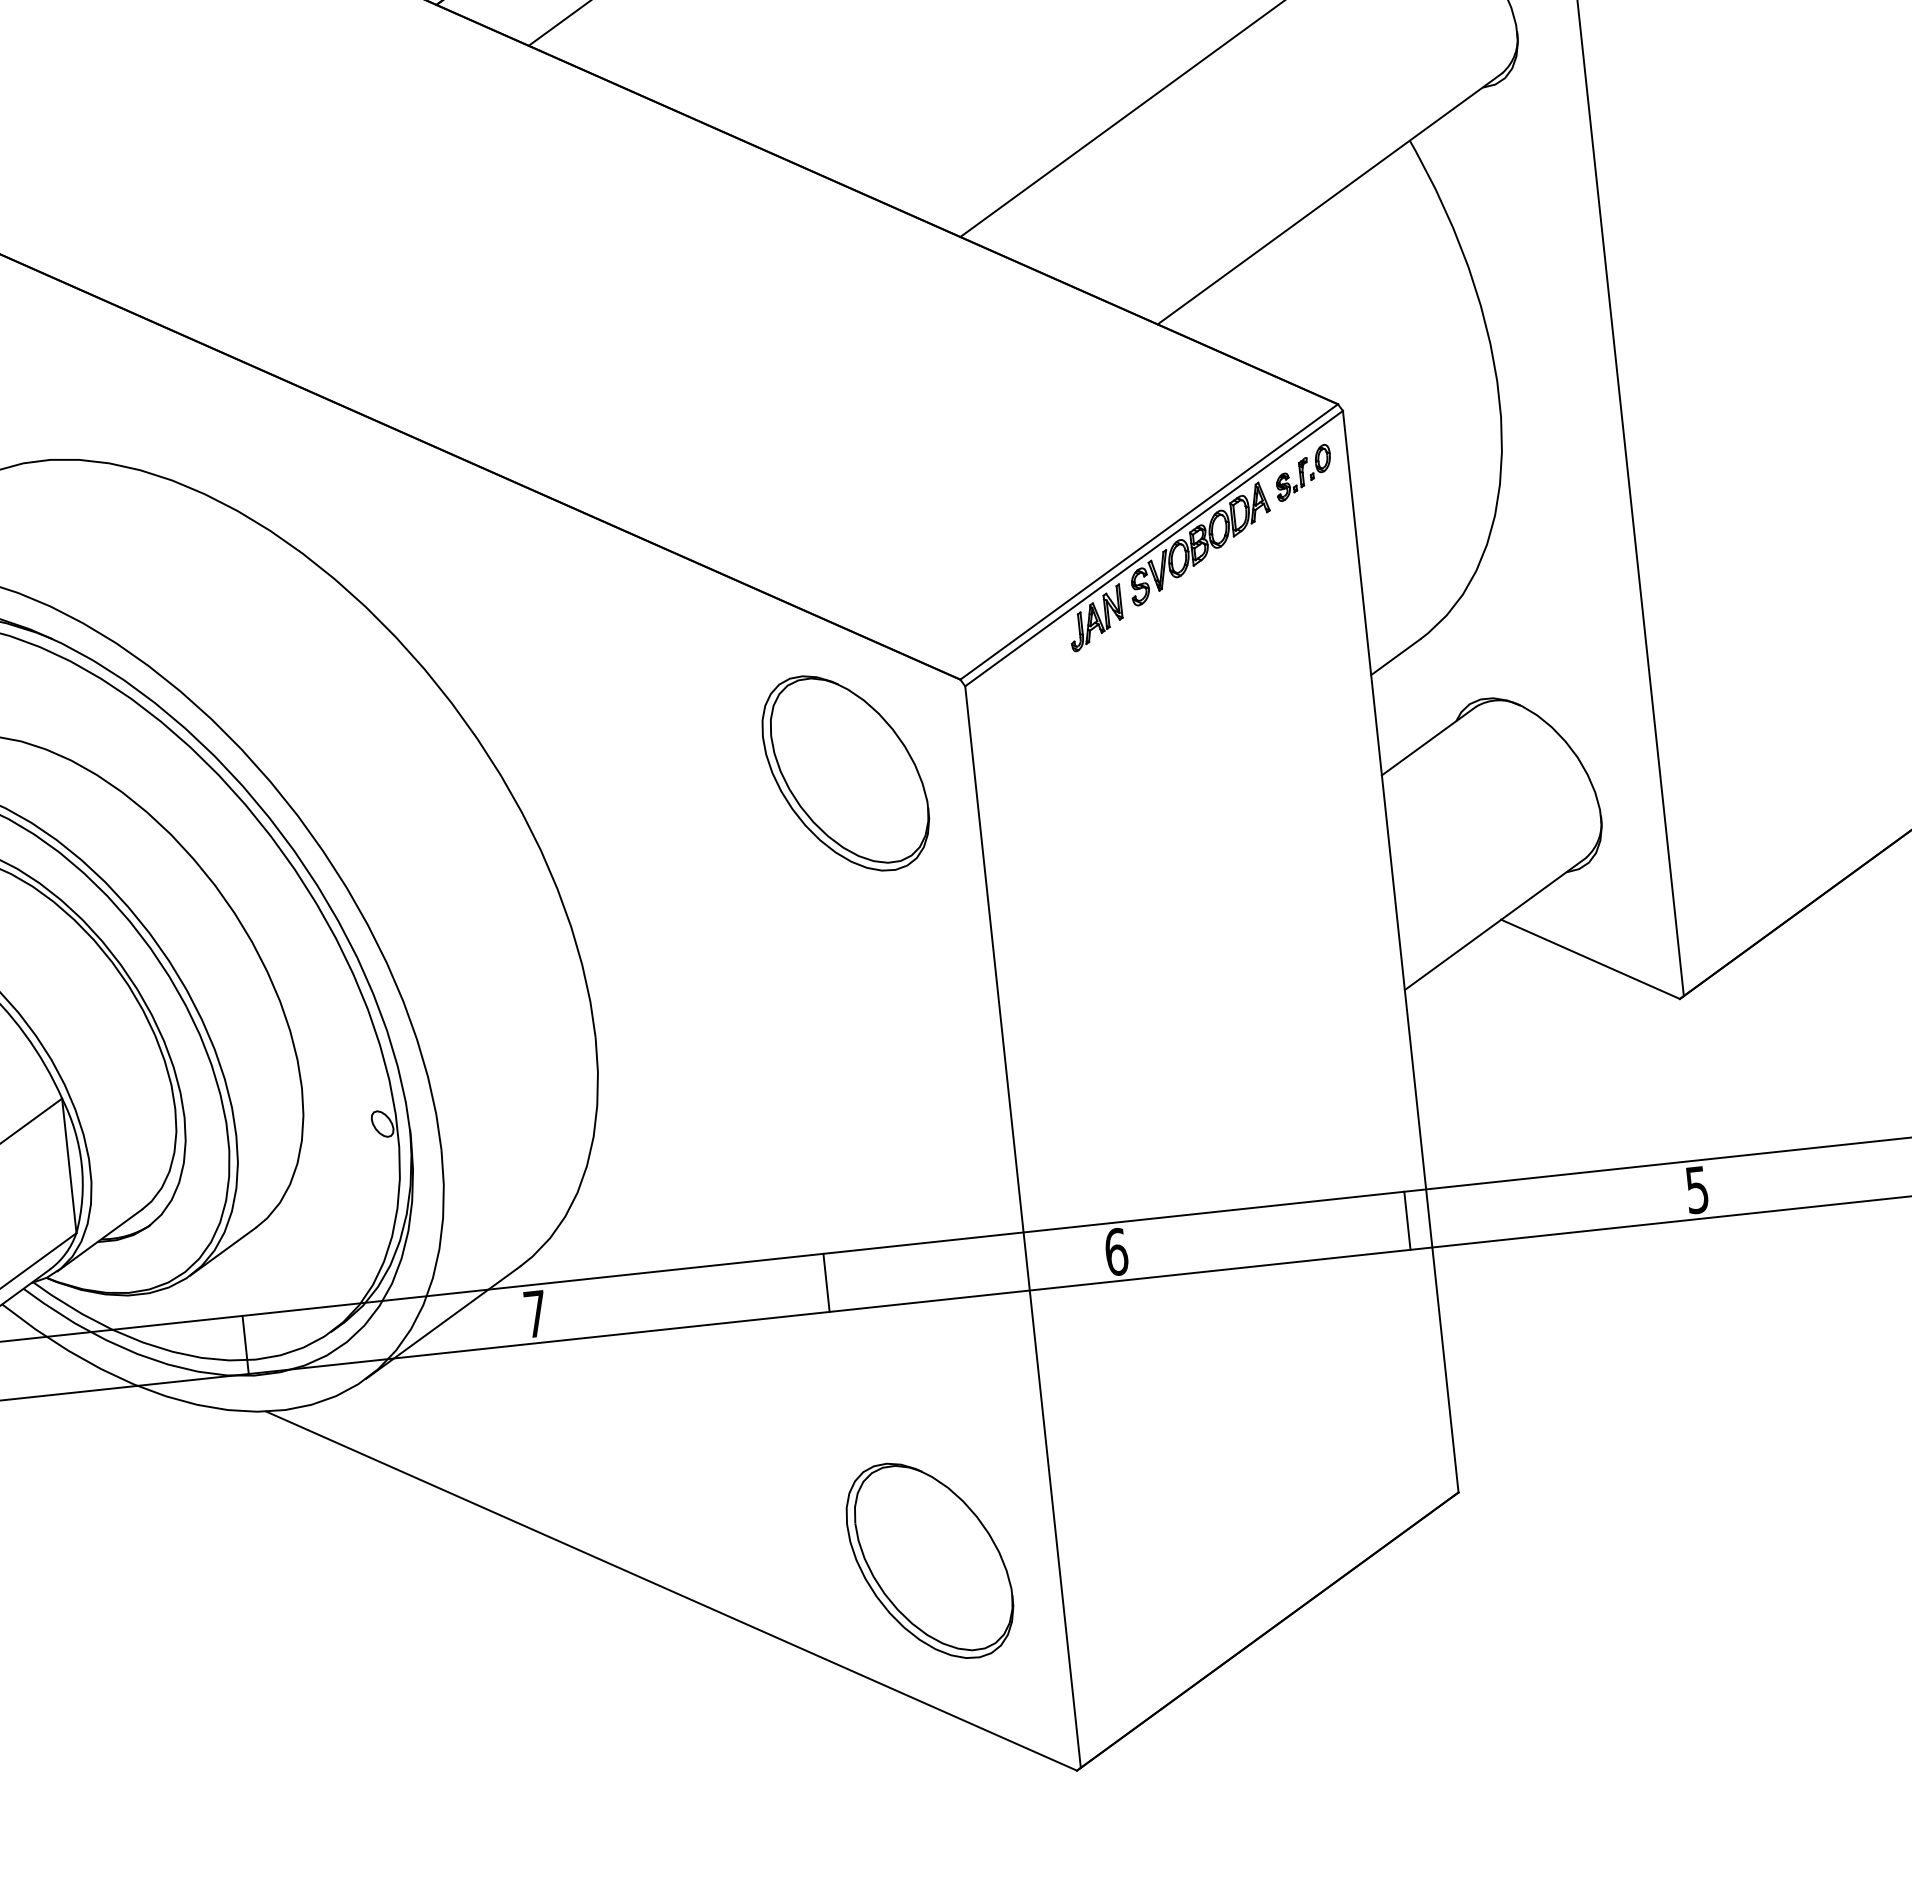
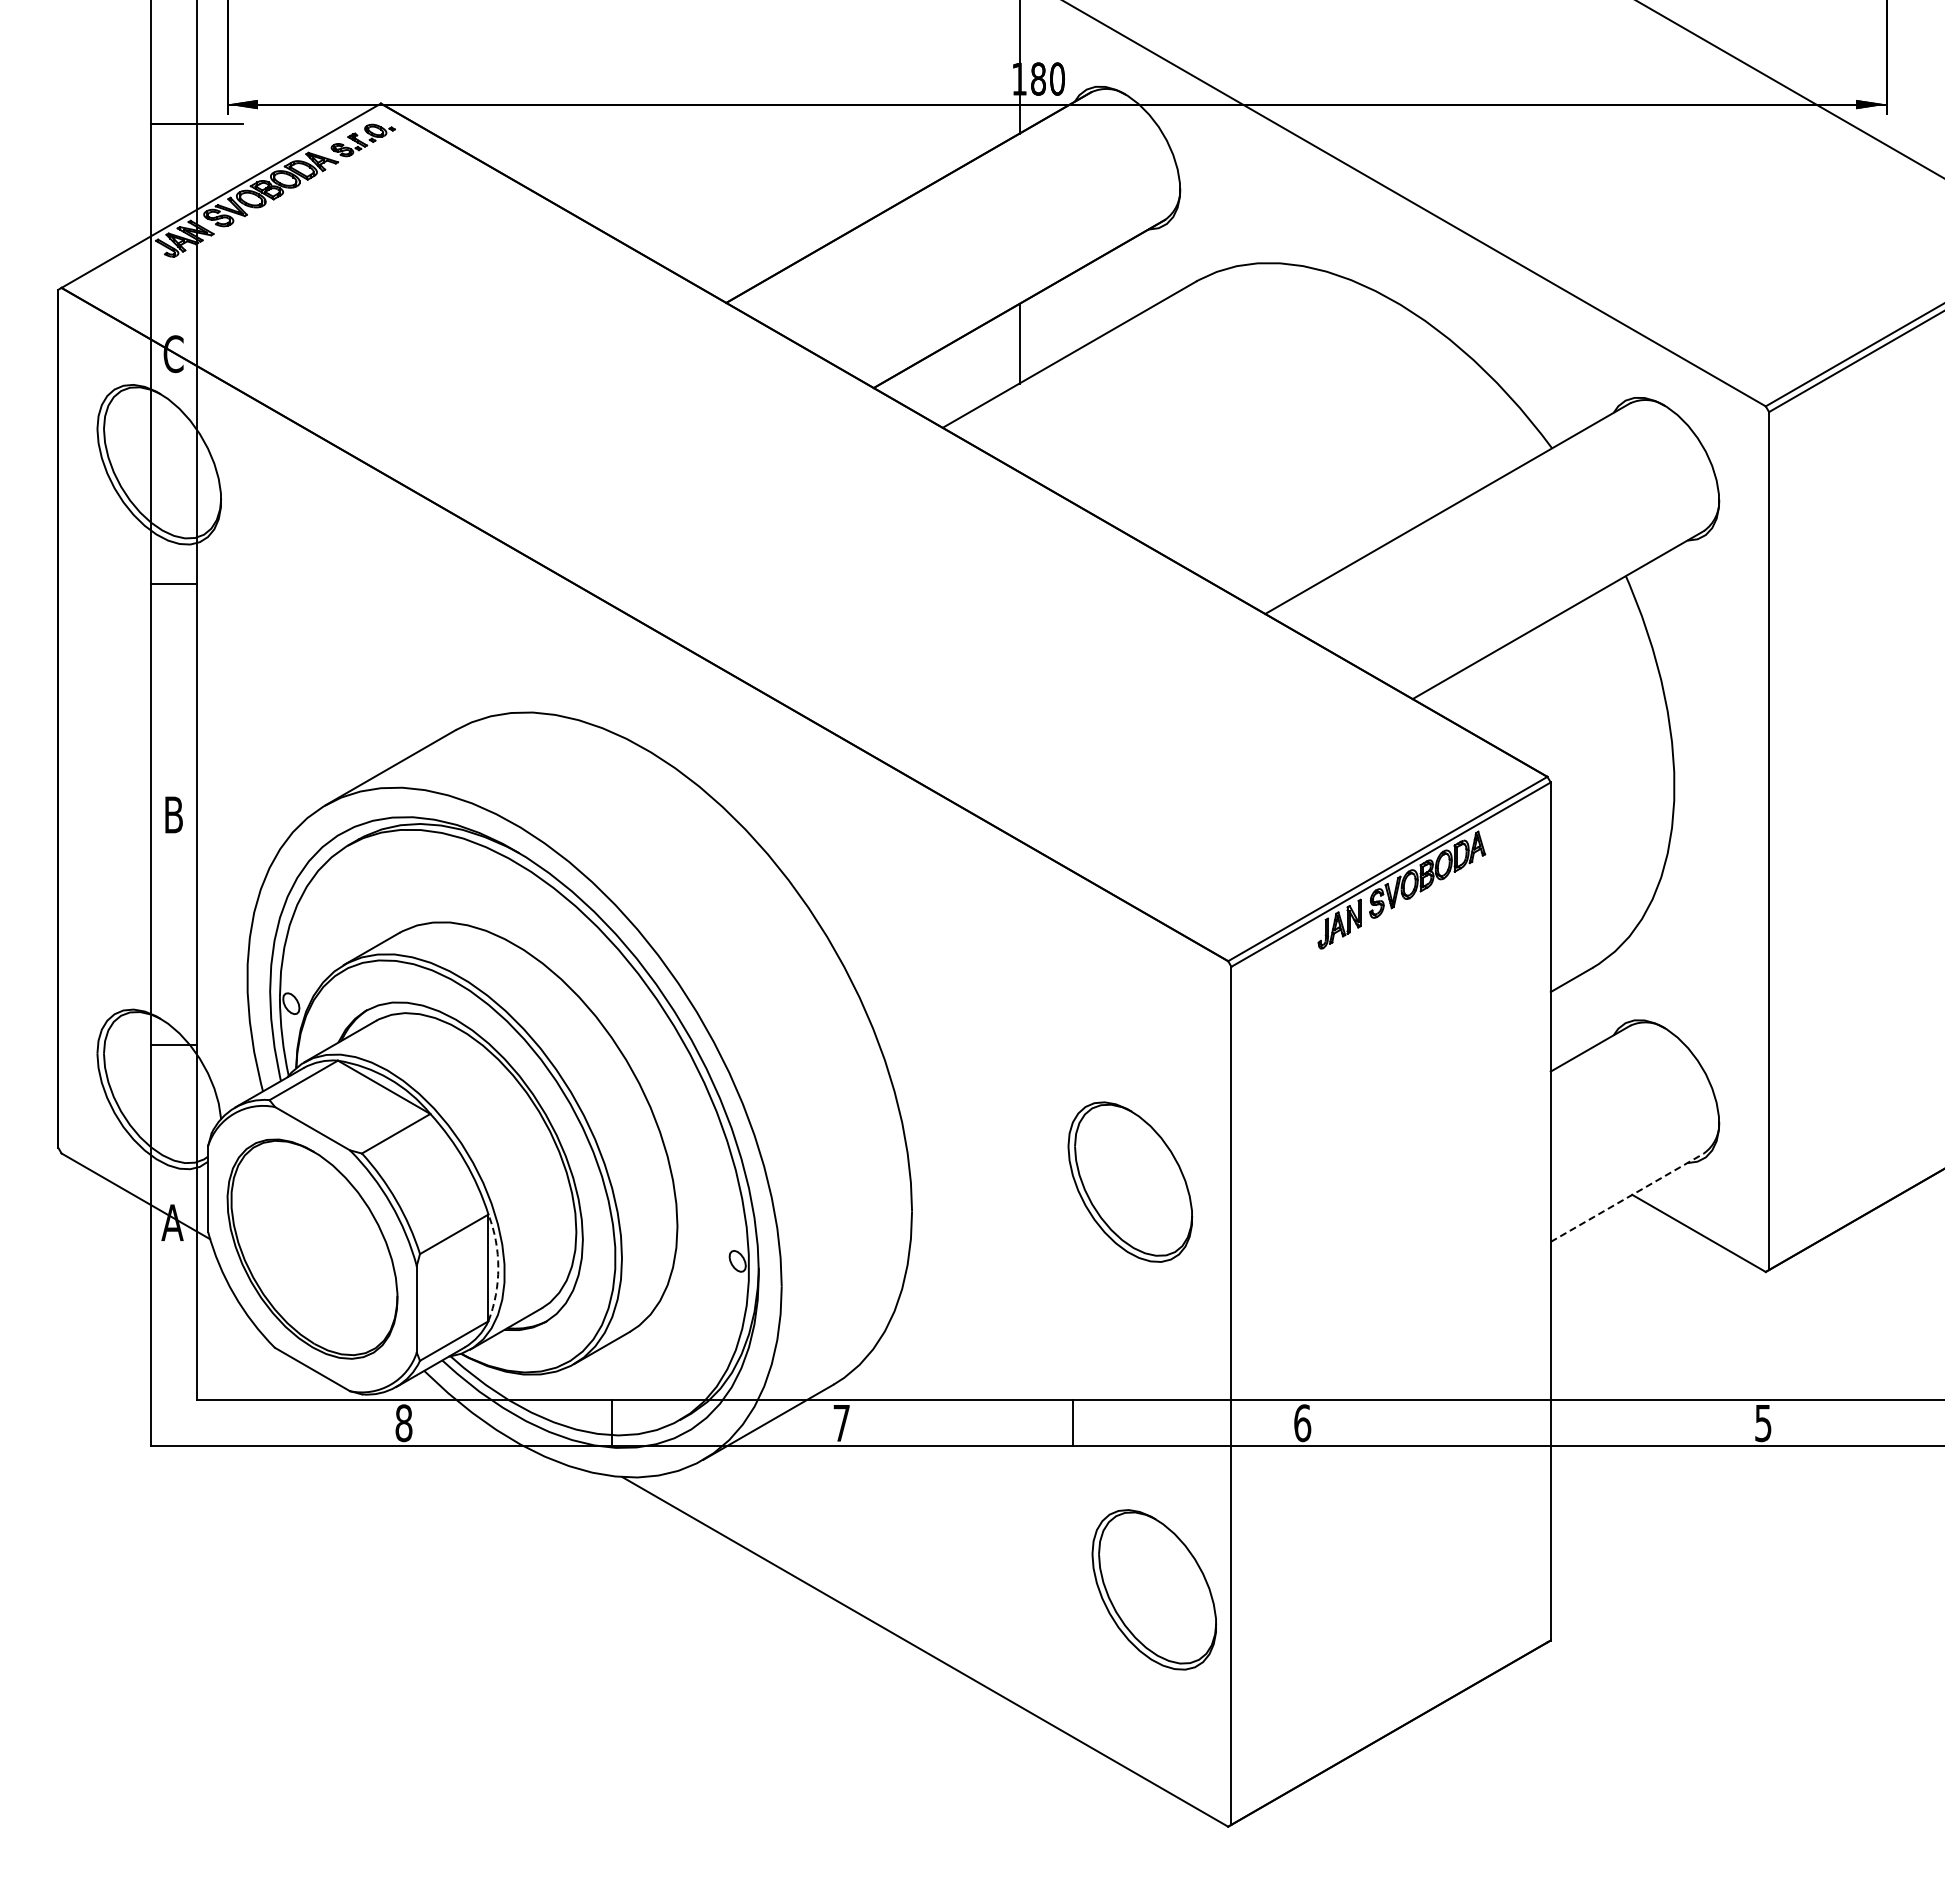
part: (1303, 472) -> (1514, 827), removed
part: (845, 772) -> (1130, 1181), moved
line: (1495, 923) -> (1627, 1197), solid -> dashed
arc: (81, 1164) -> (498, 1267), solid -> dashed
line: (1407, 1221) -> (1533, 1423), removed
part: (930, 1560) -> (1154, 1589), moved

